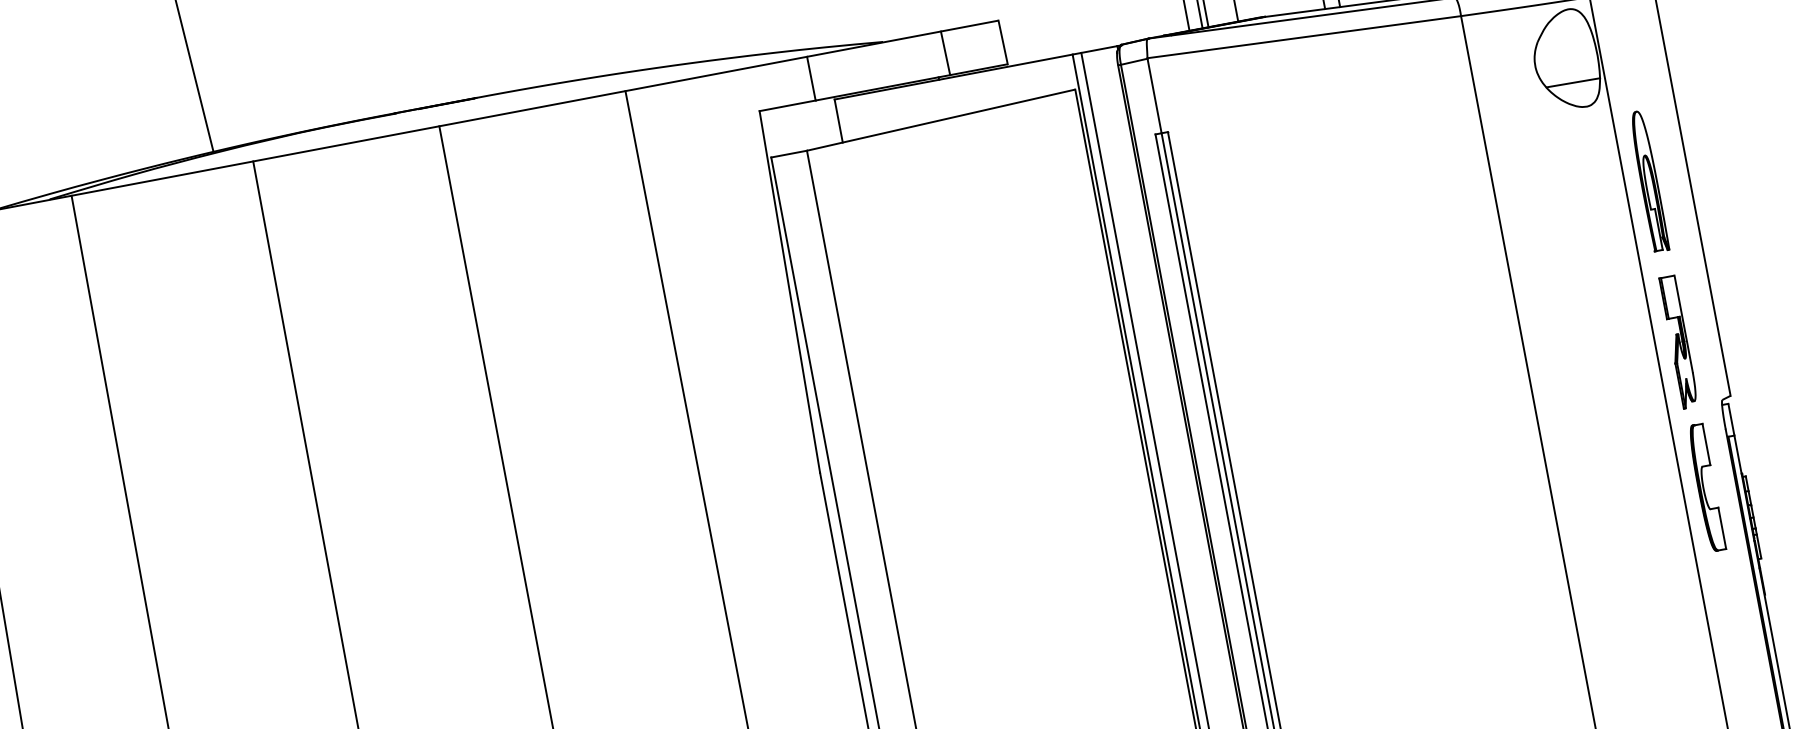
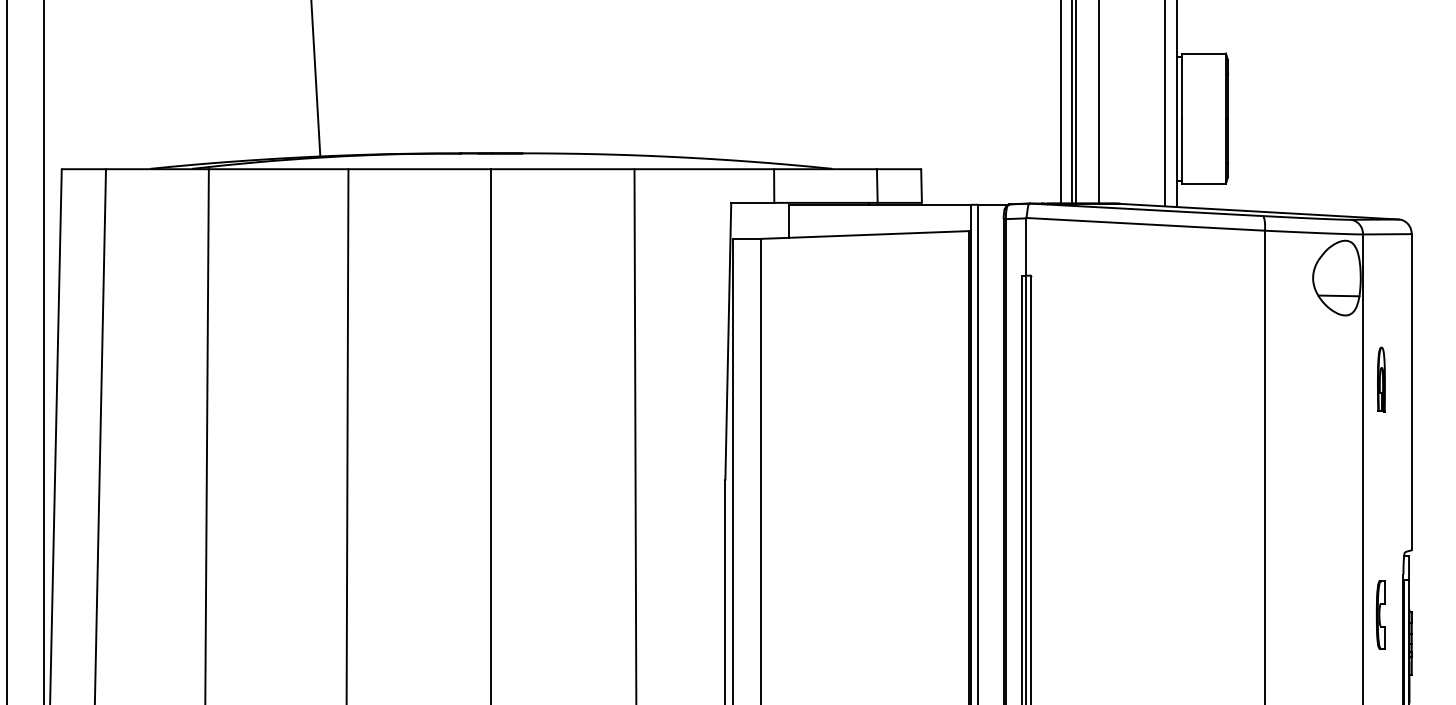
part: (1649, 181) -> (1381, 379), size x0.6
part: (1678, 341) -> (1380, 502), removed
part: (1705, 487) -> (1380, 614), size x0.7

